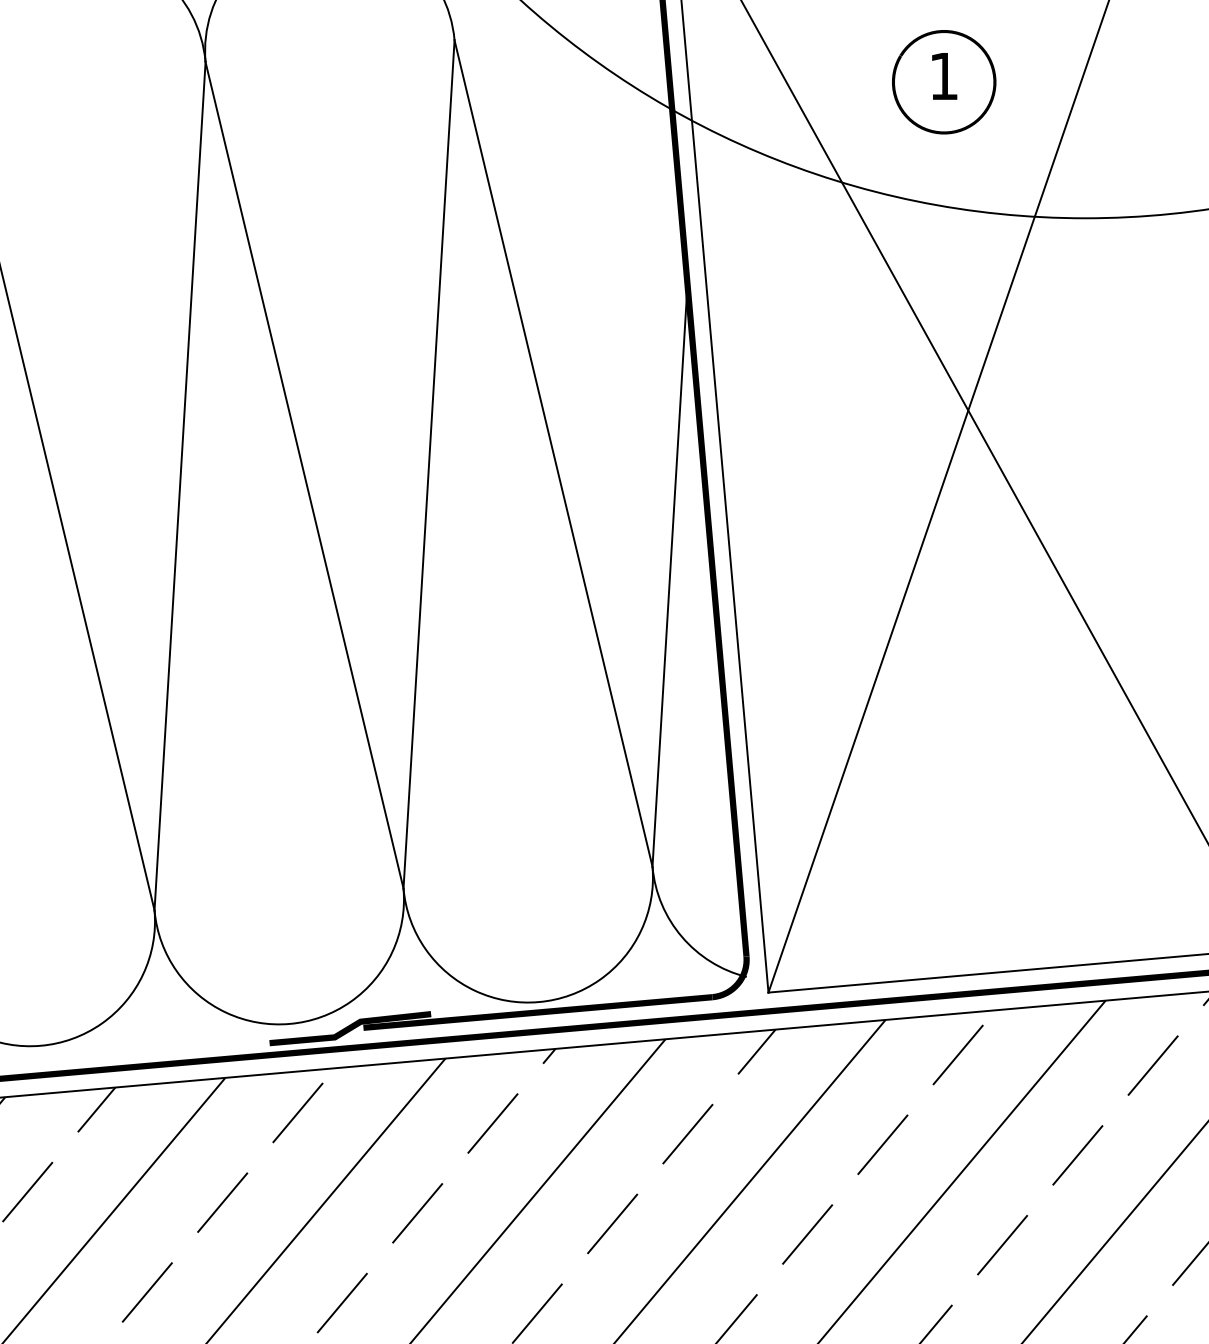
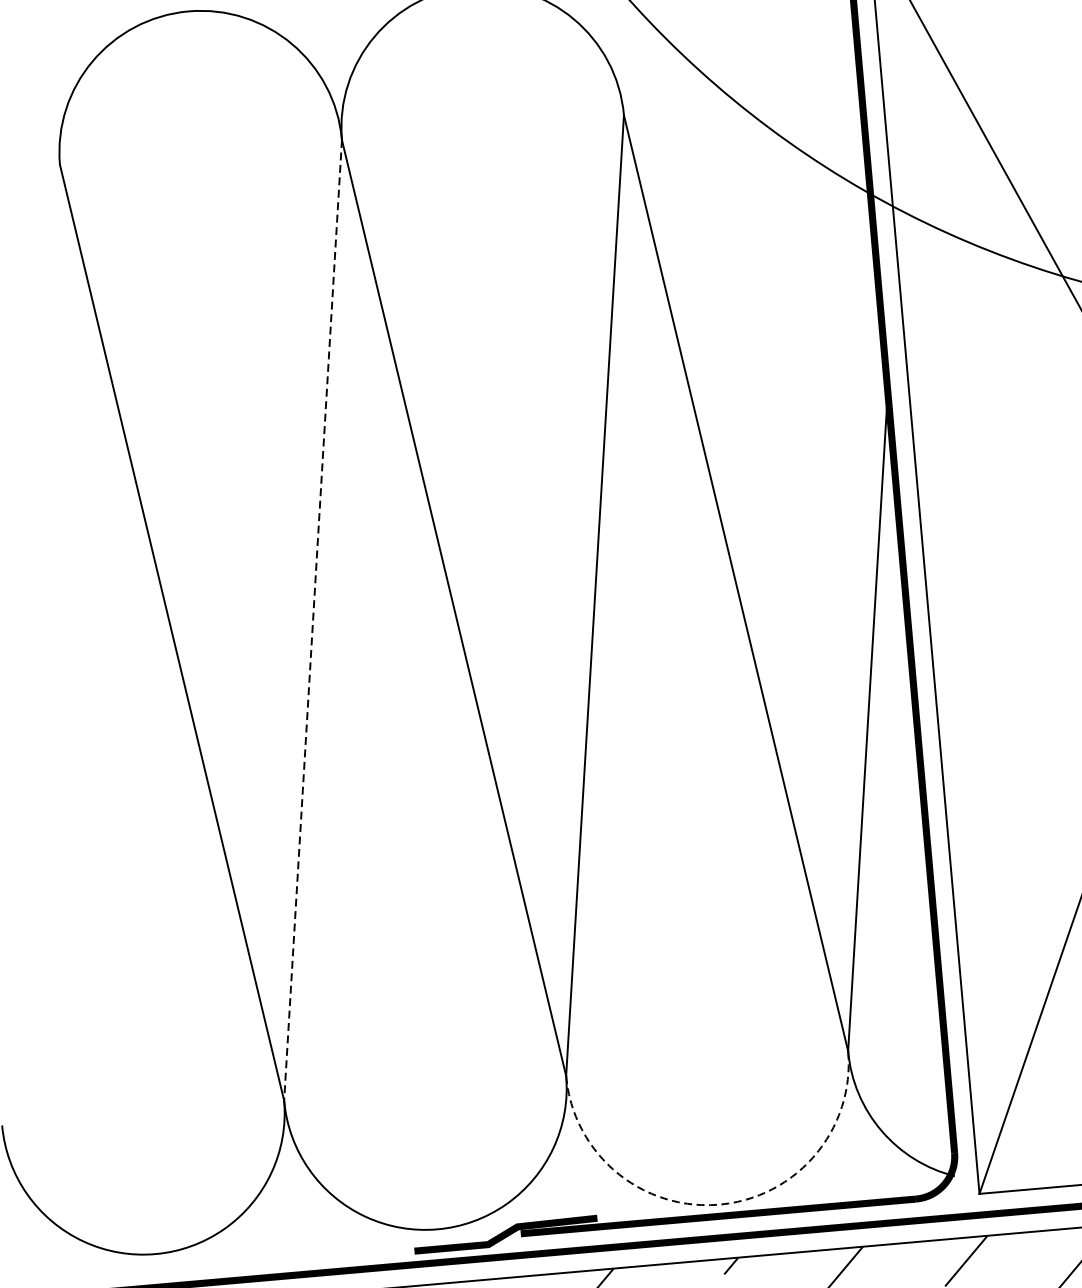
line: (180, 486) -> (313, 620), solid -> dashed
arc: (538, 1002) -> (719, 1205), solid -> dashed

